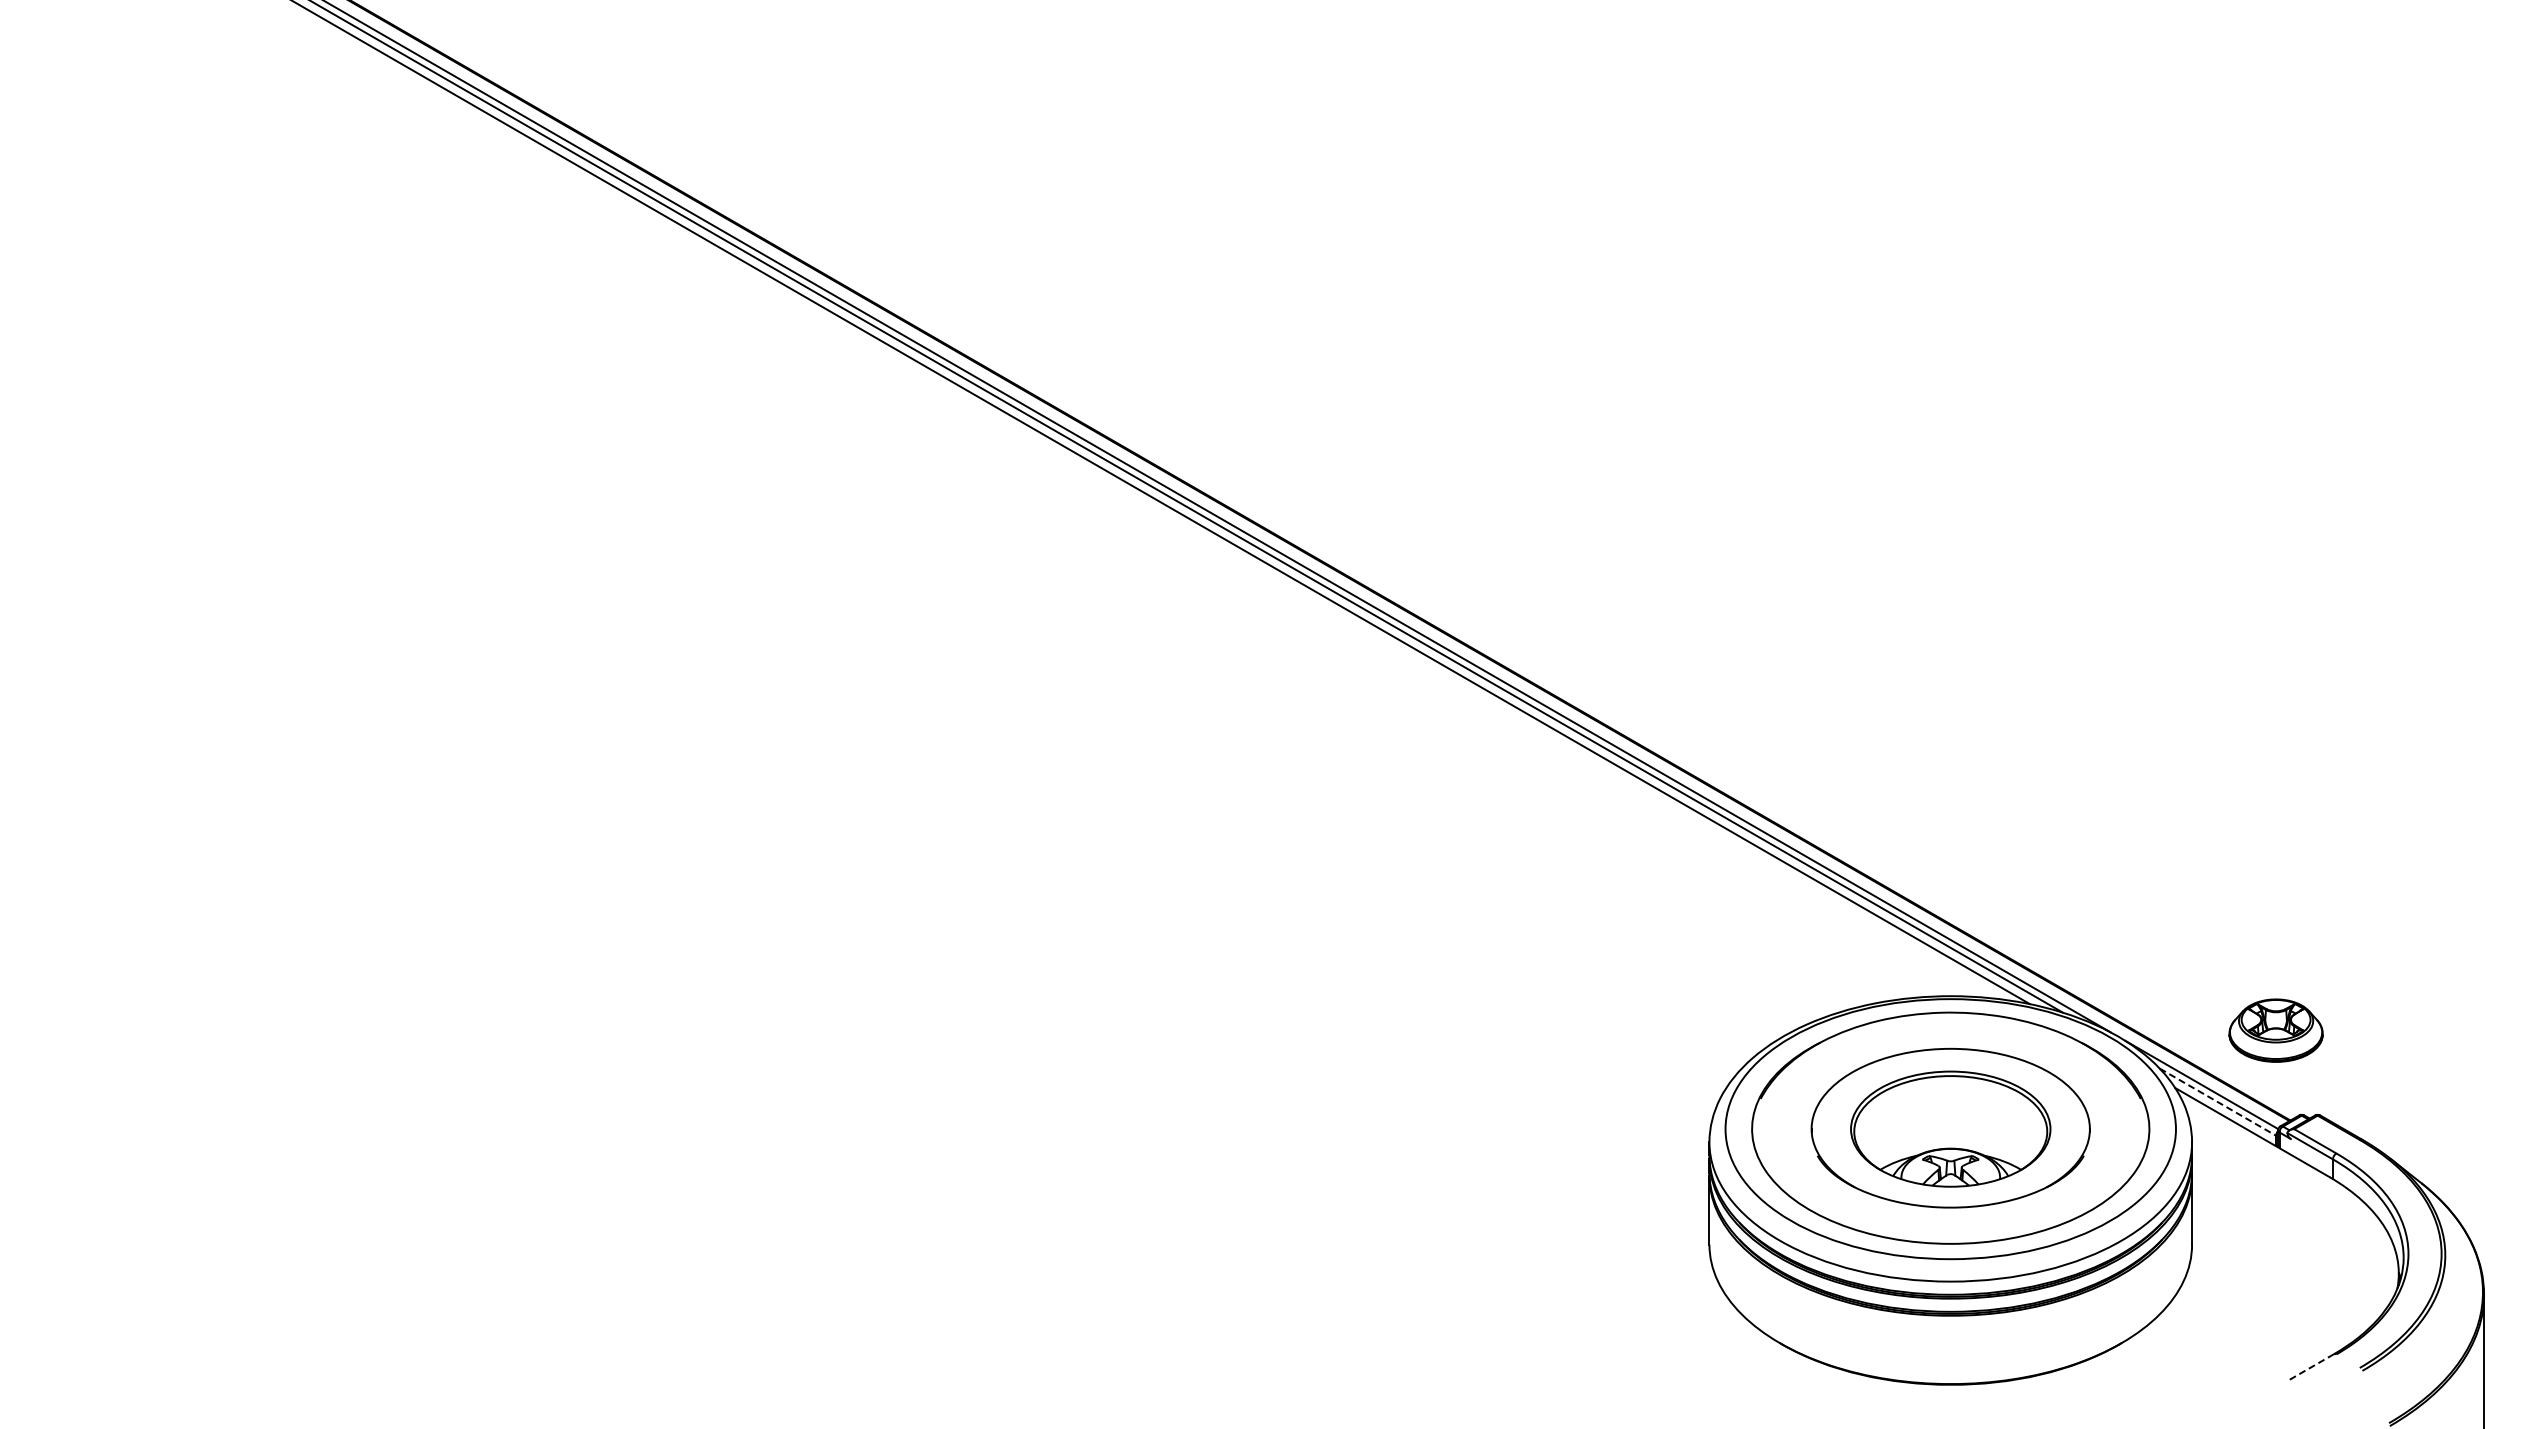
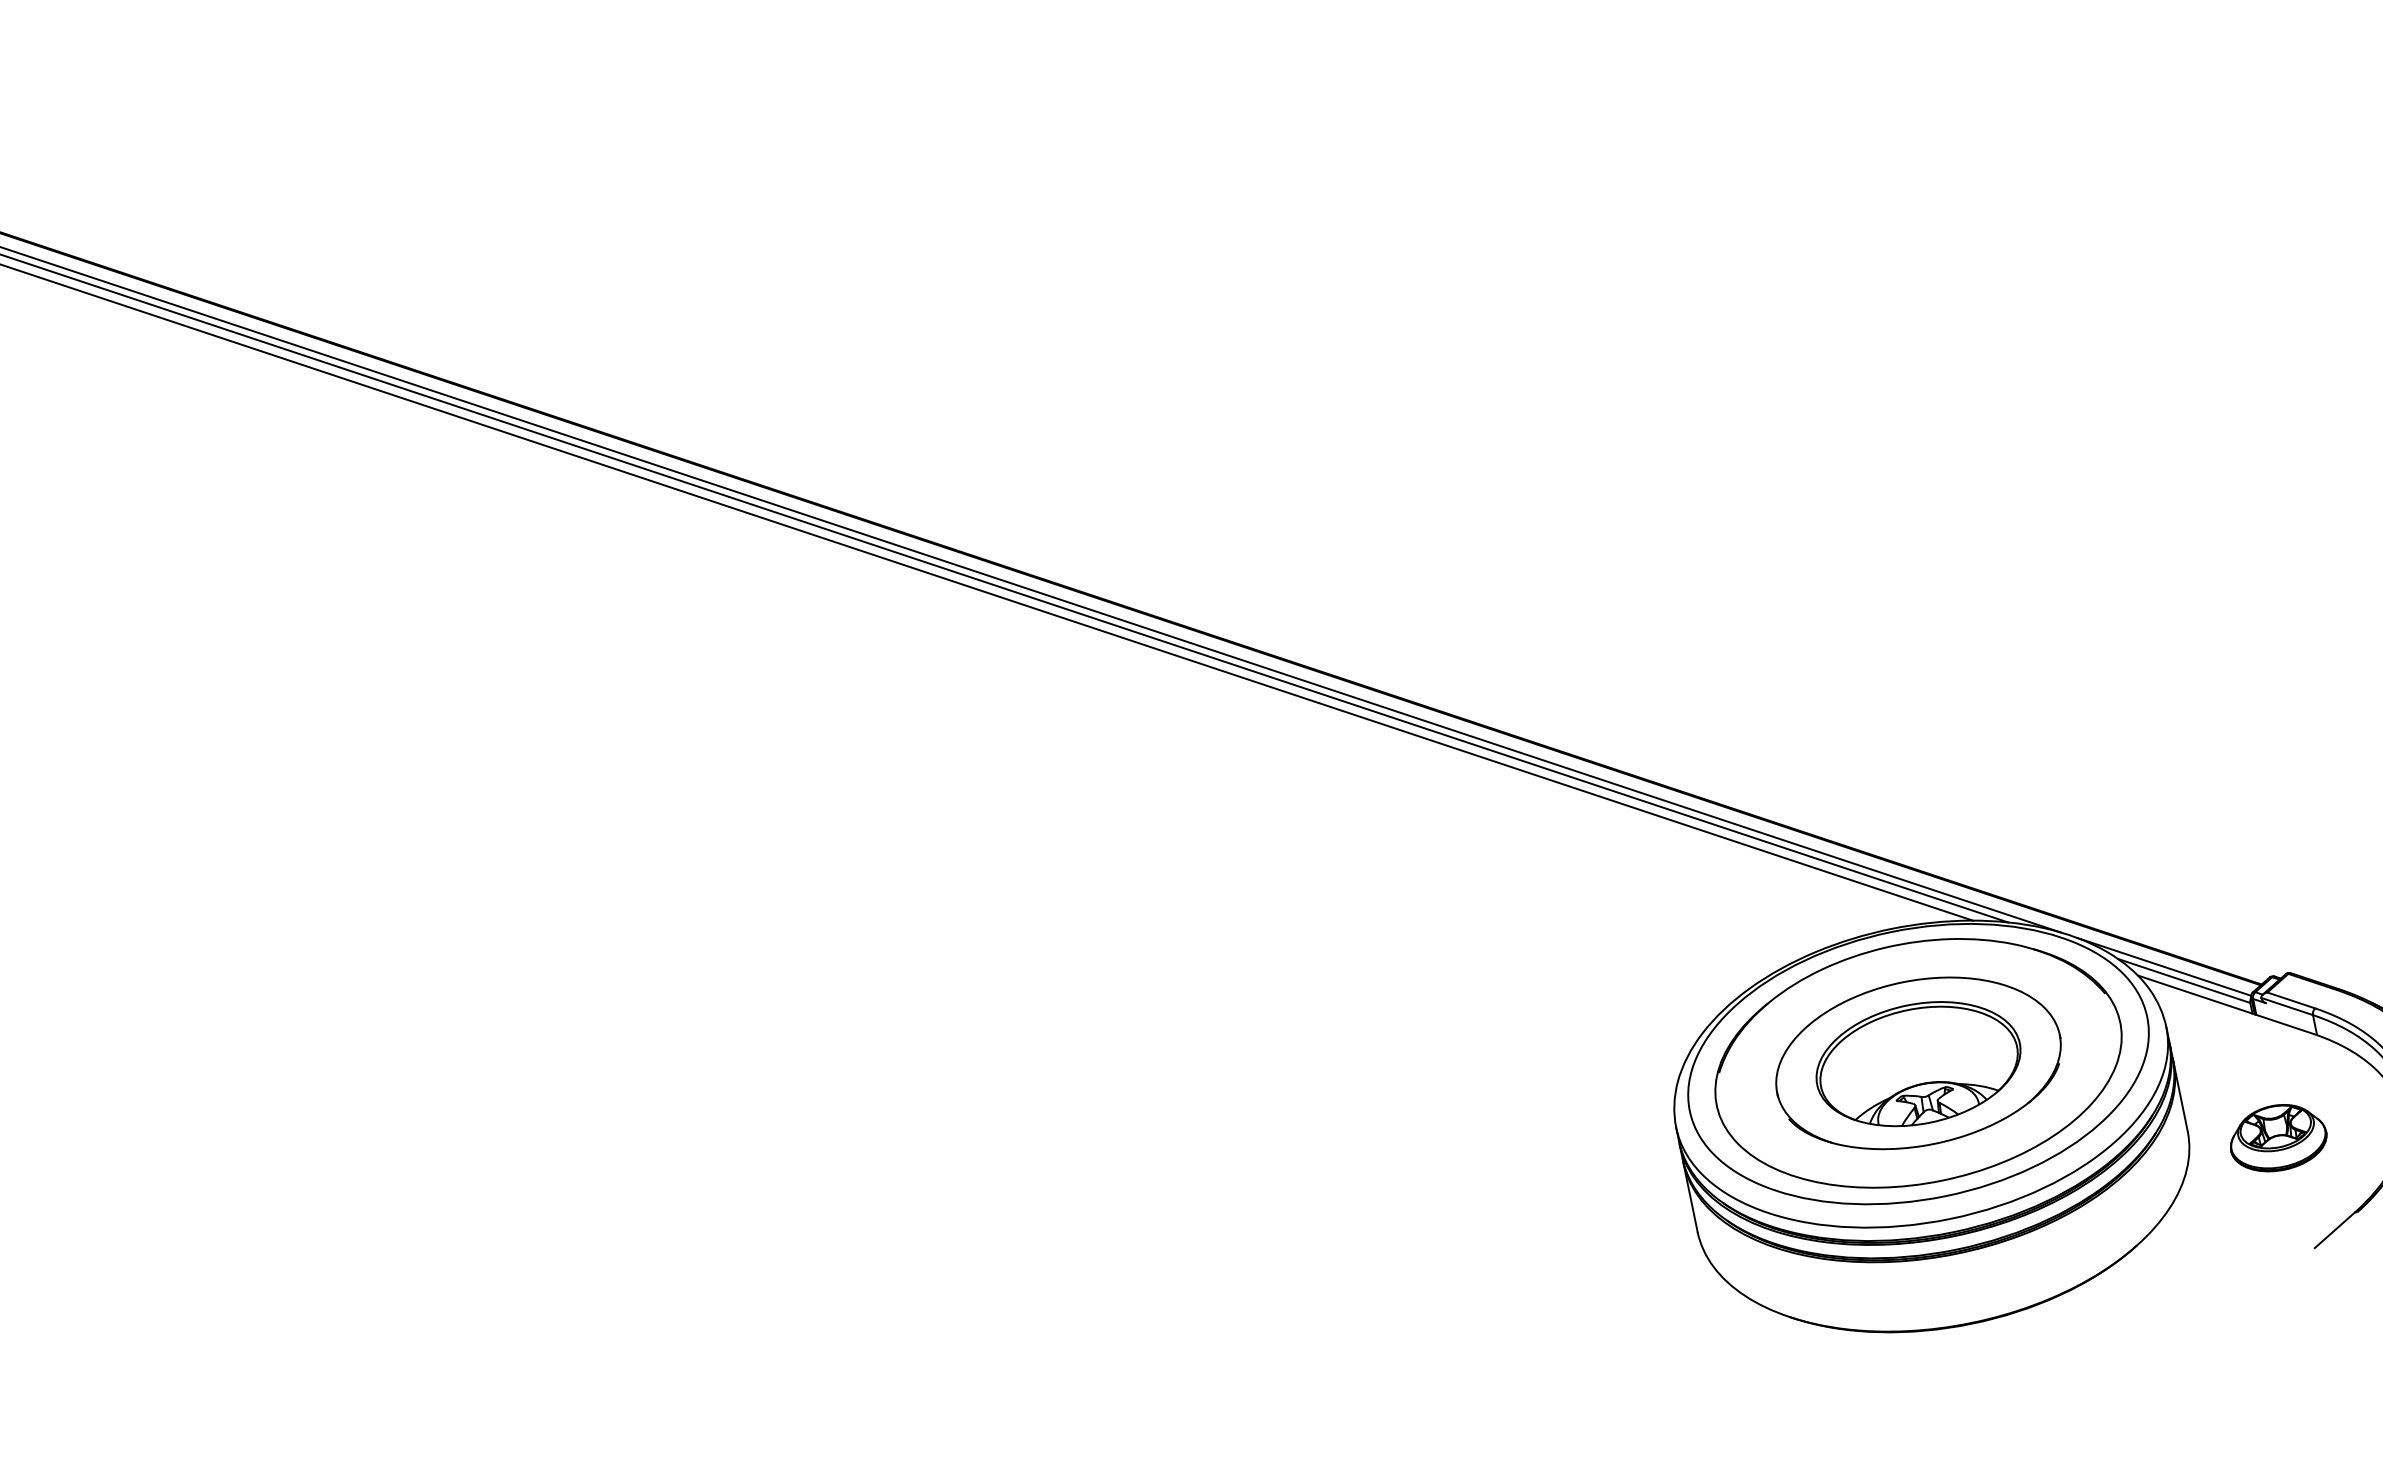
part: (2275, 1030) -> (2277, 1137), moved
line: (2218, 1102) -> (2184, 981), dashed -> solid
line: (2311, 1367) -> (2334, 1230), dashed -> solid

